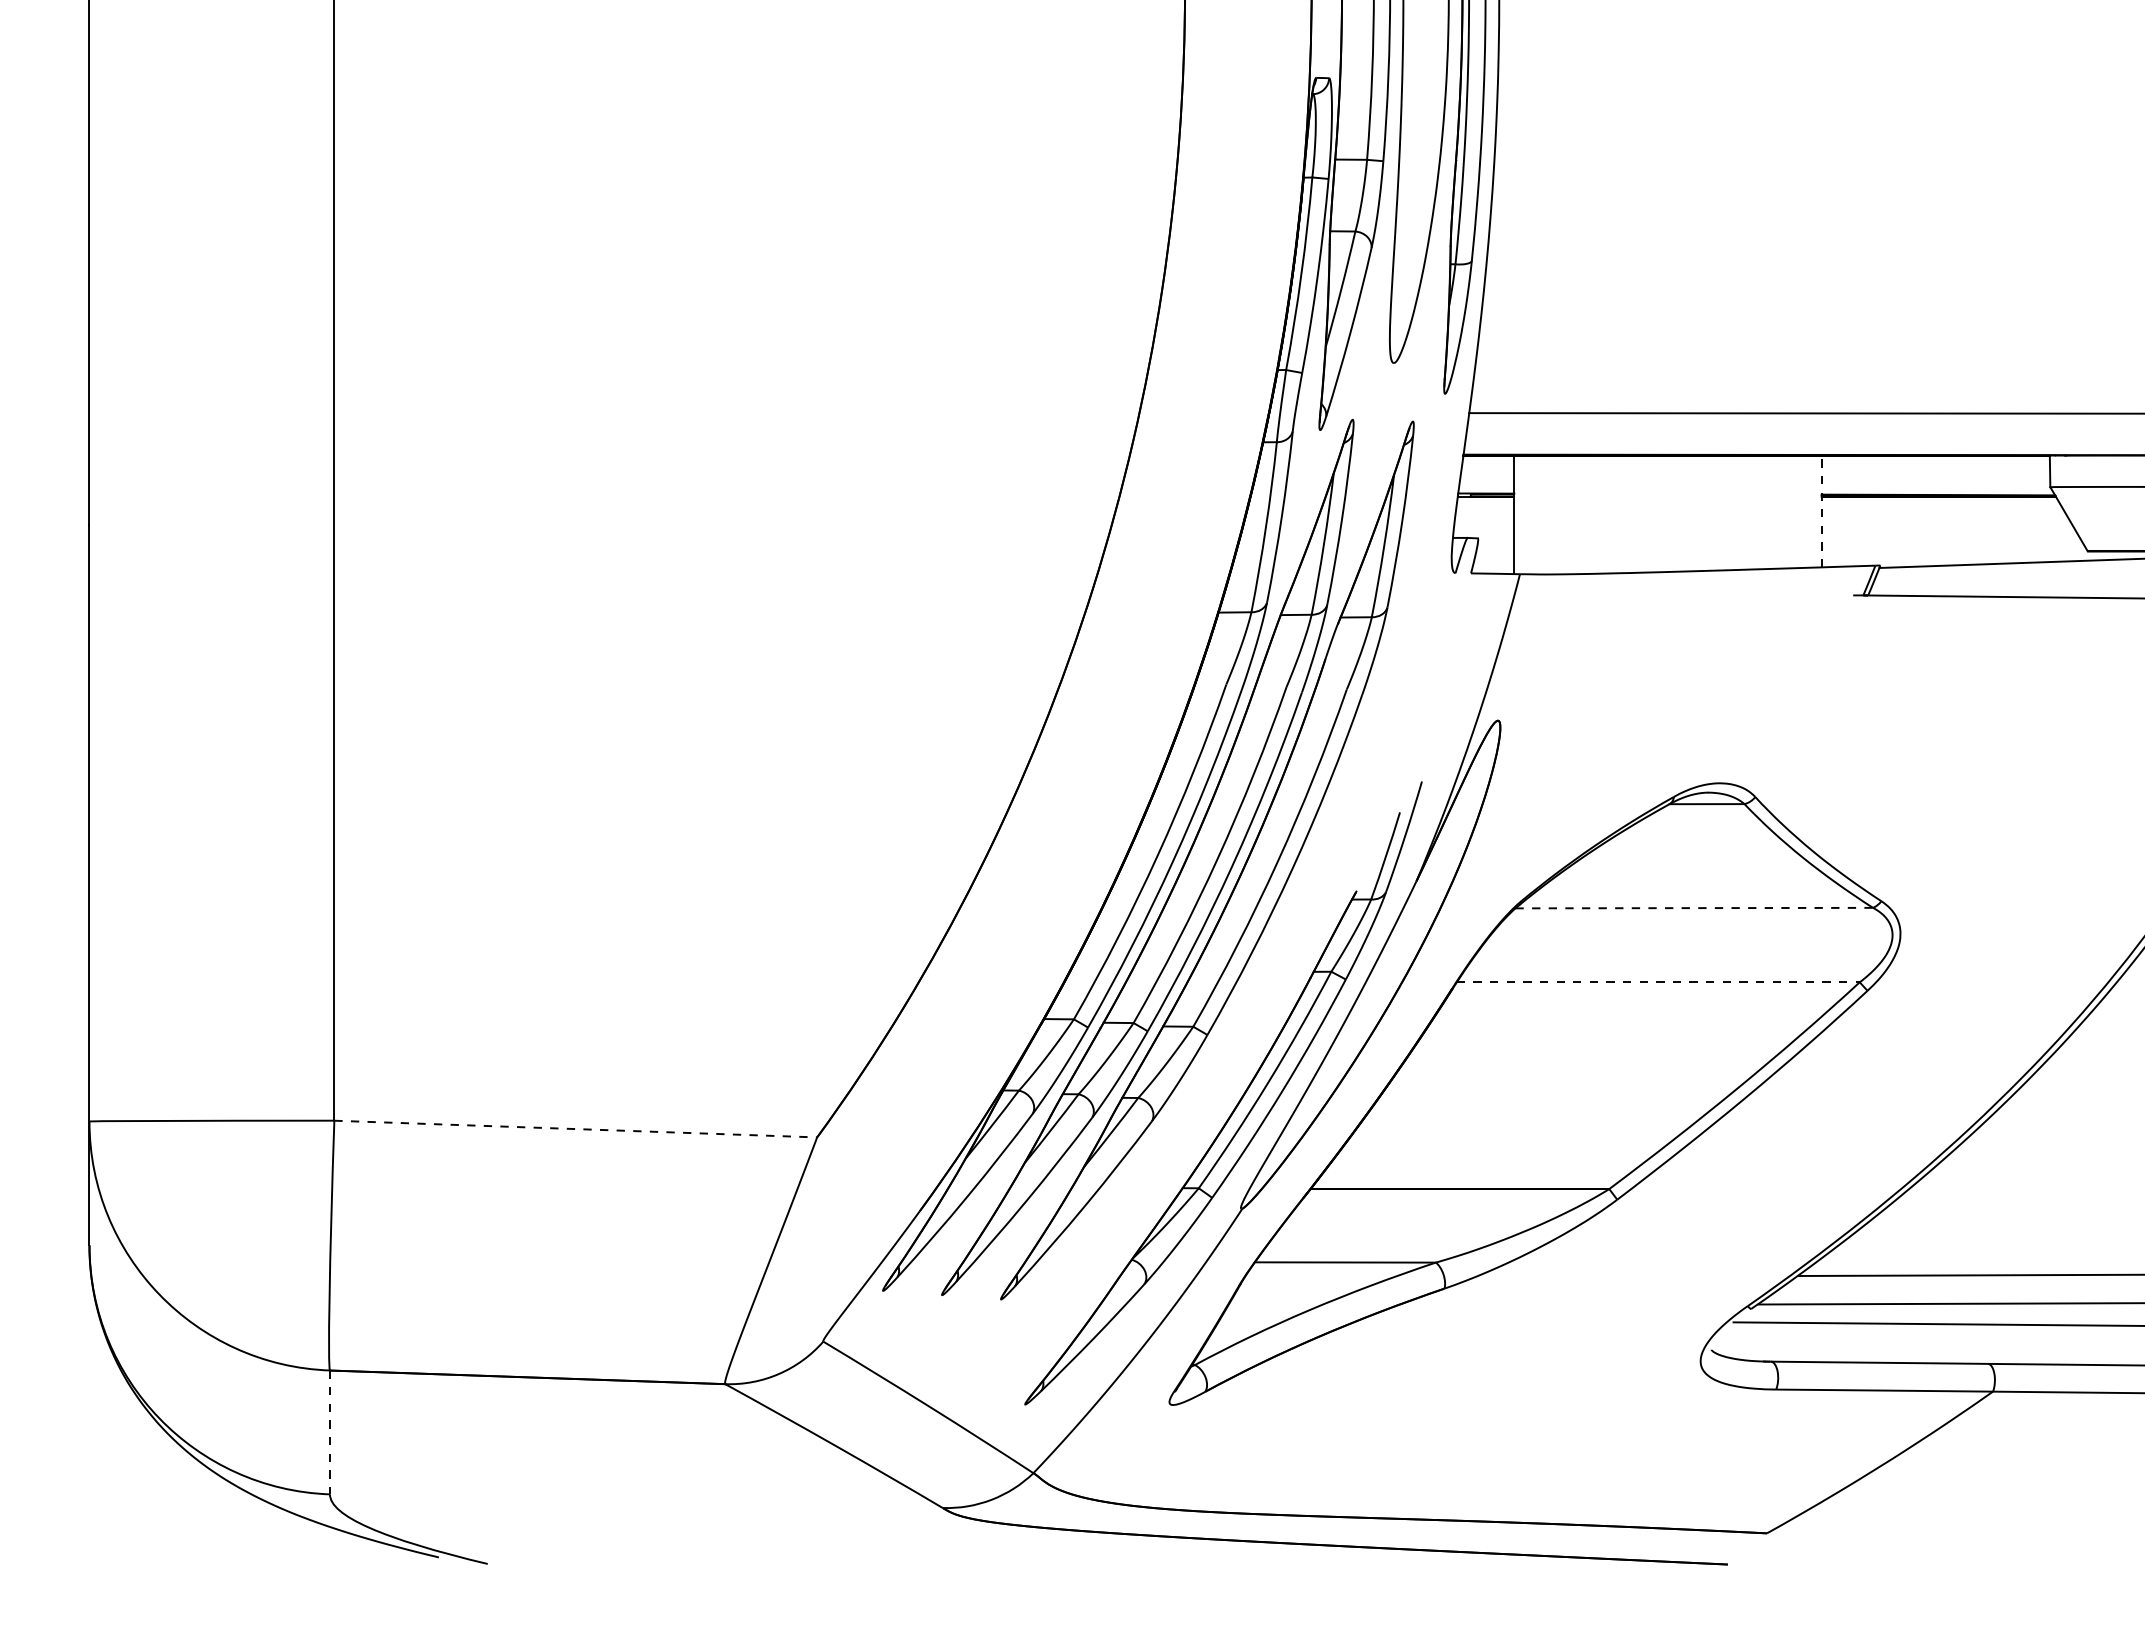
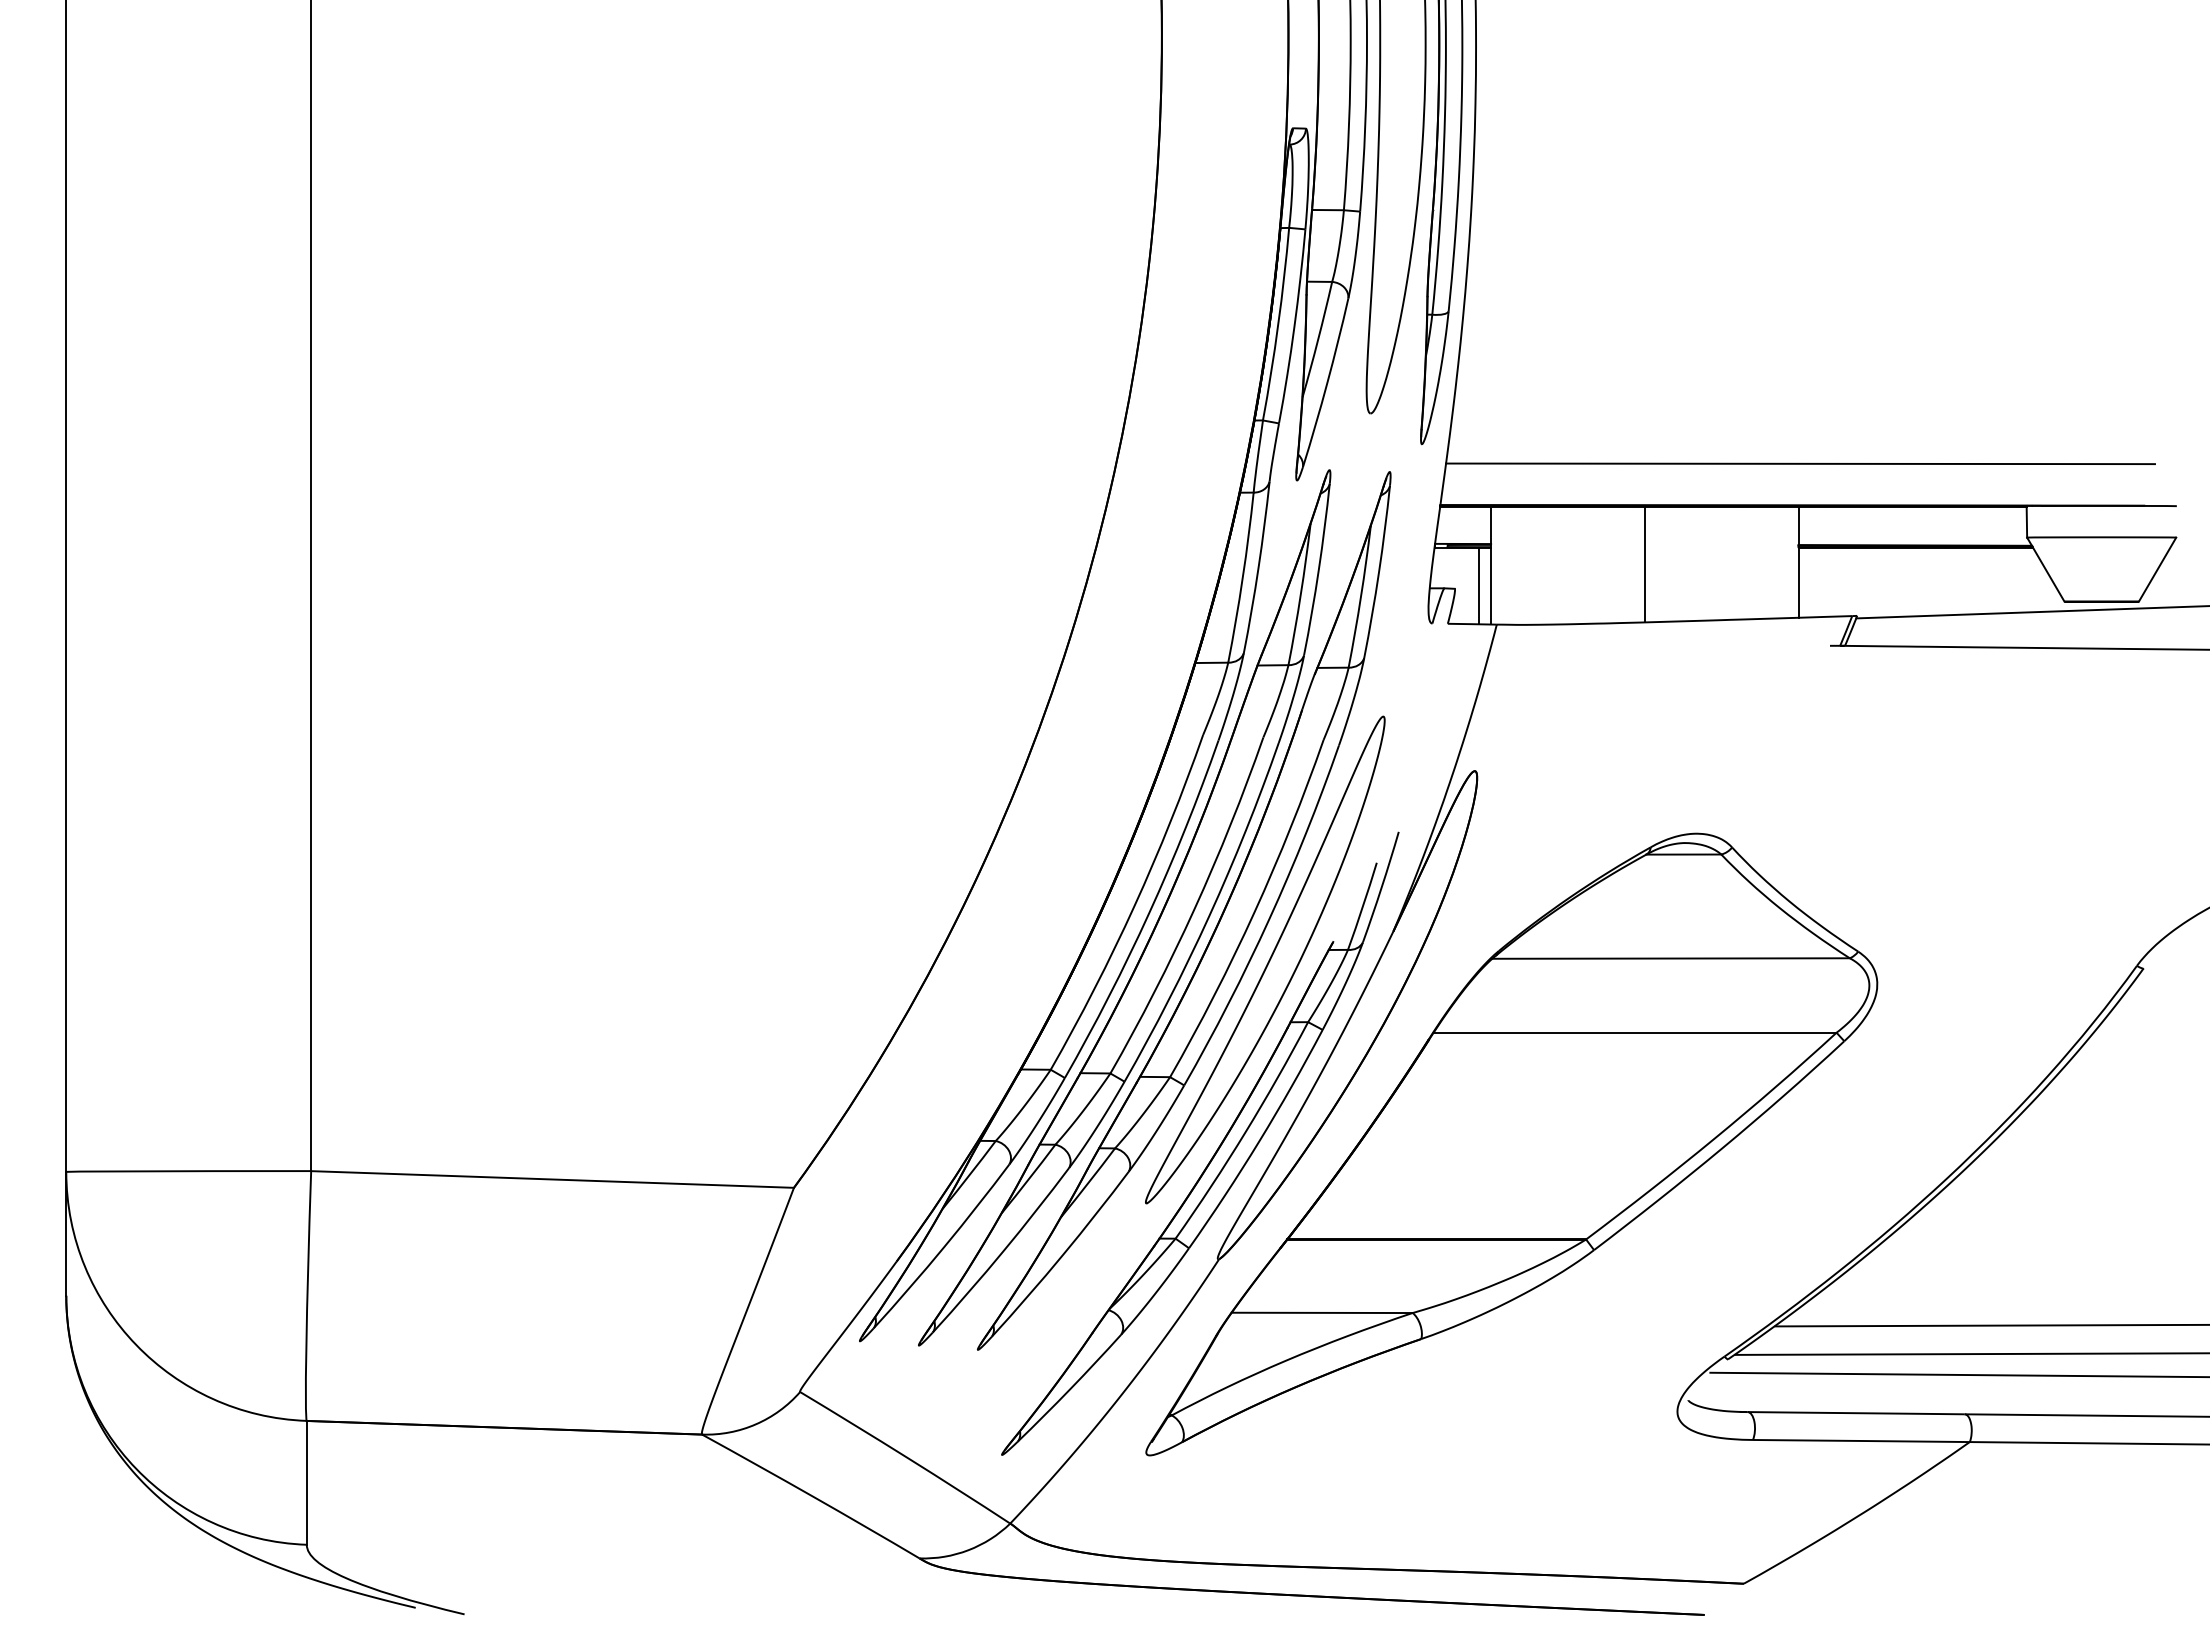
line: (1821, 512) -> (1798, 562), dashed -> solid
line: (1667, 514) -> (1644, 564), added
line: (1501, 535) -> (1478, 585), added
line: (1694, 908) -> (1671, 958), dashed -> solid
part: (1288, 909) -> (1265, 959), added
line: (1658, 982) -> (1635, 1032), dashed -> solid
line: (575, 1129) -> (552, 1179), dashed -> solid
line: (329, 1432) -> (306, 1482), dashed -> solid

